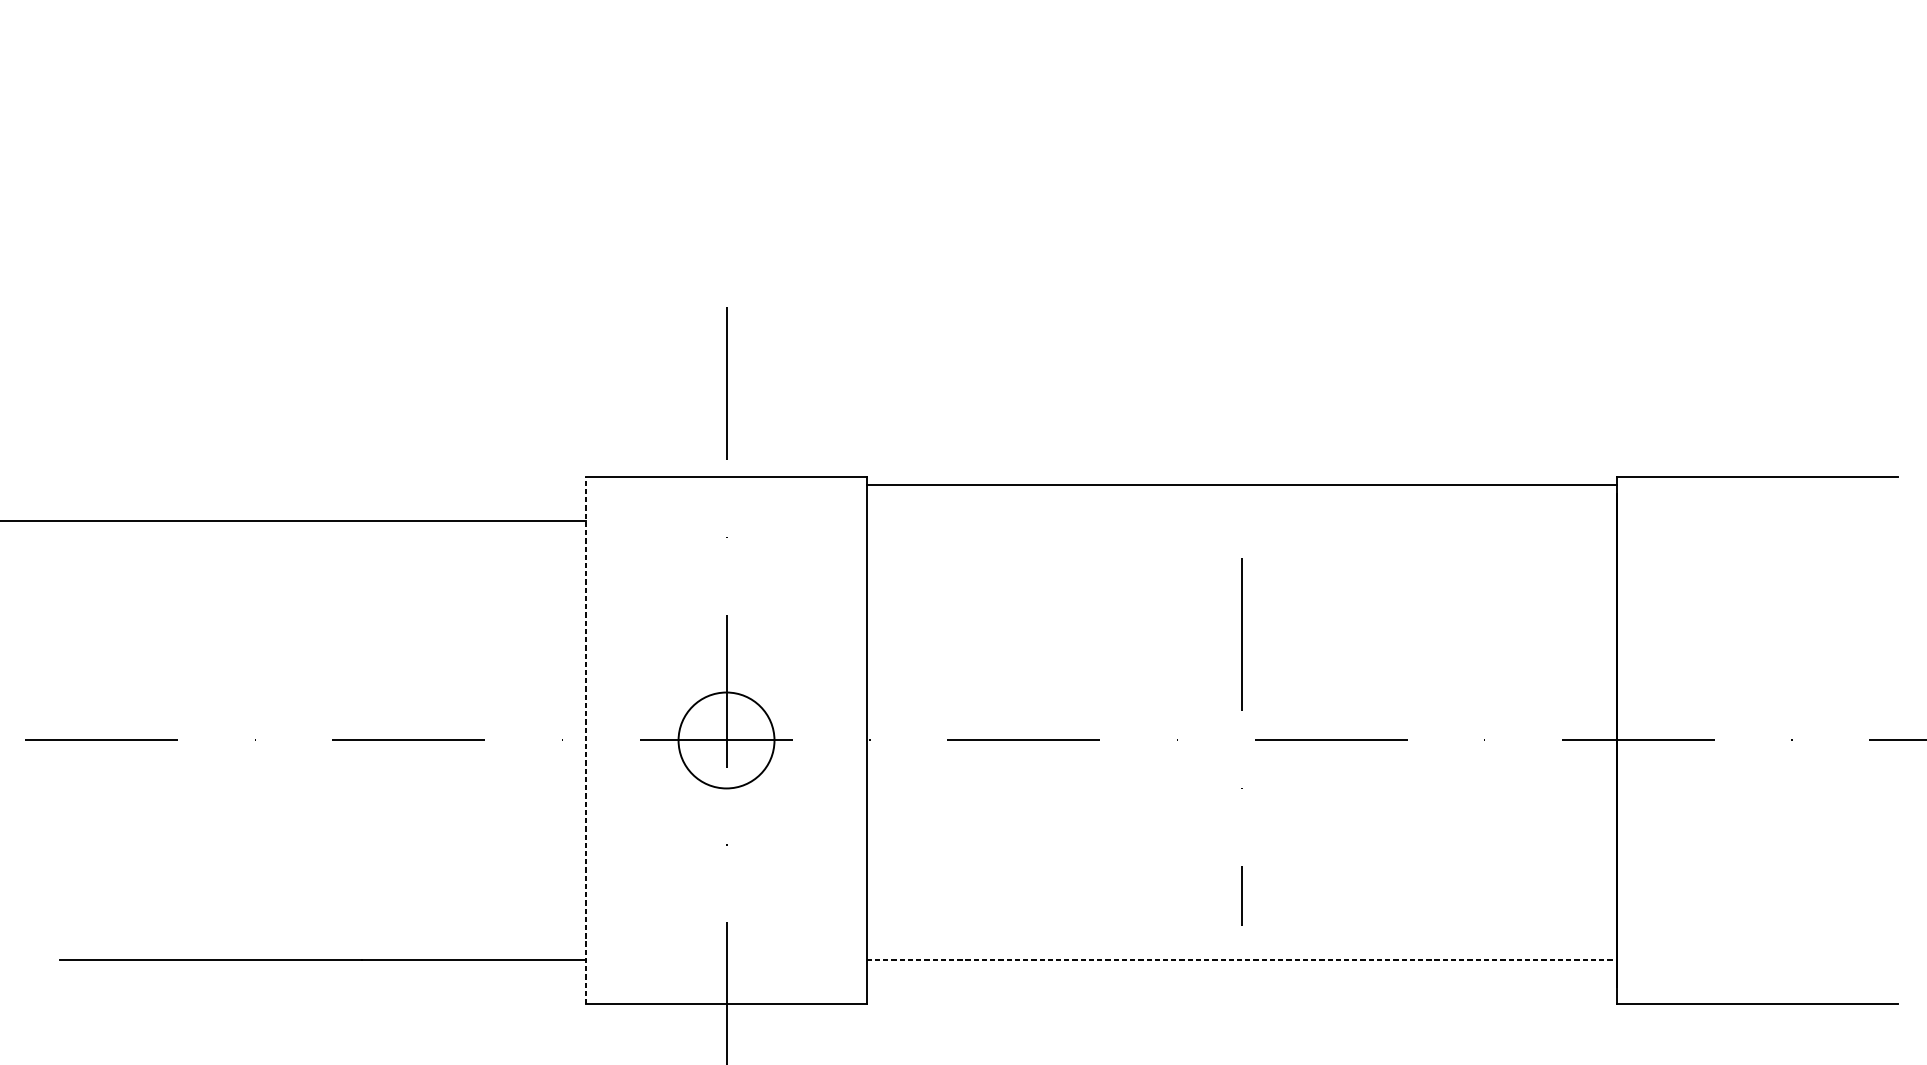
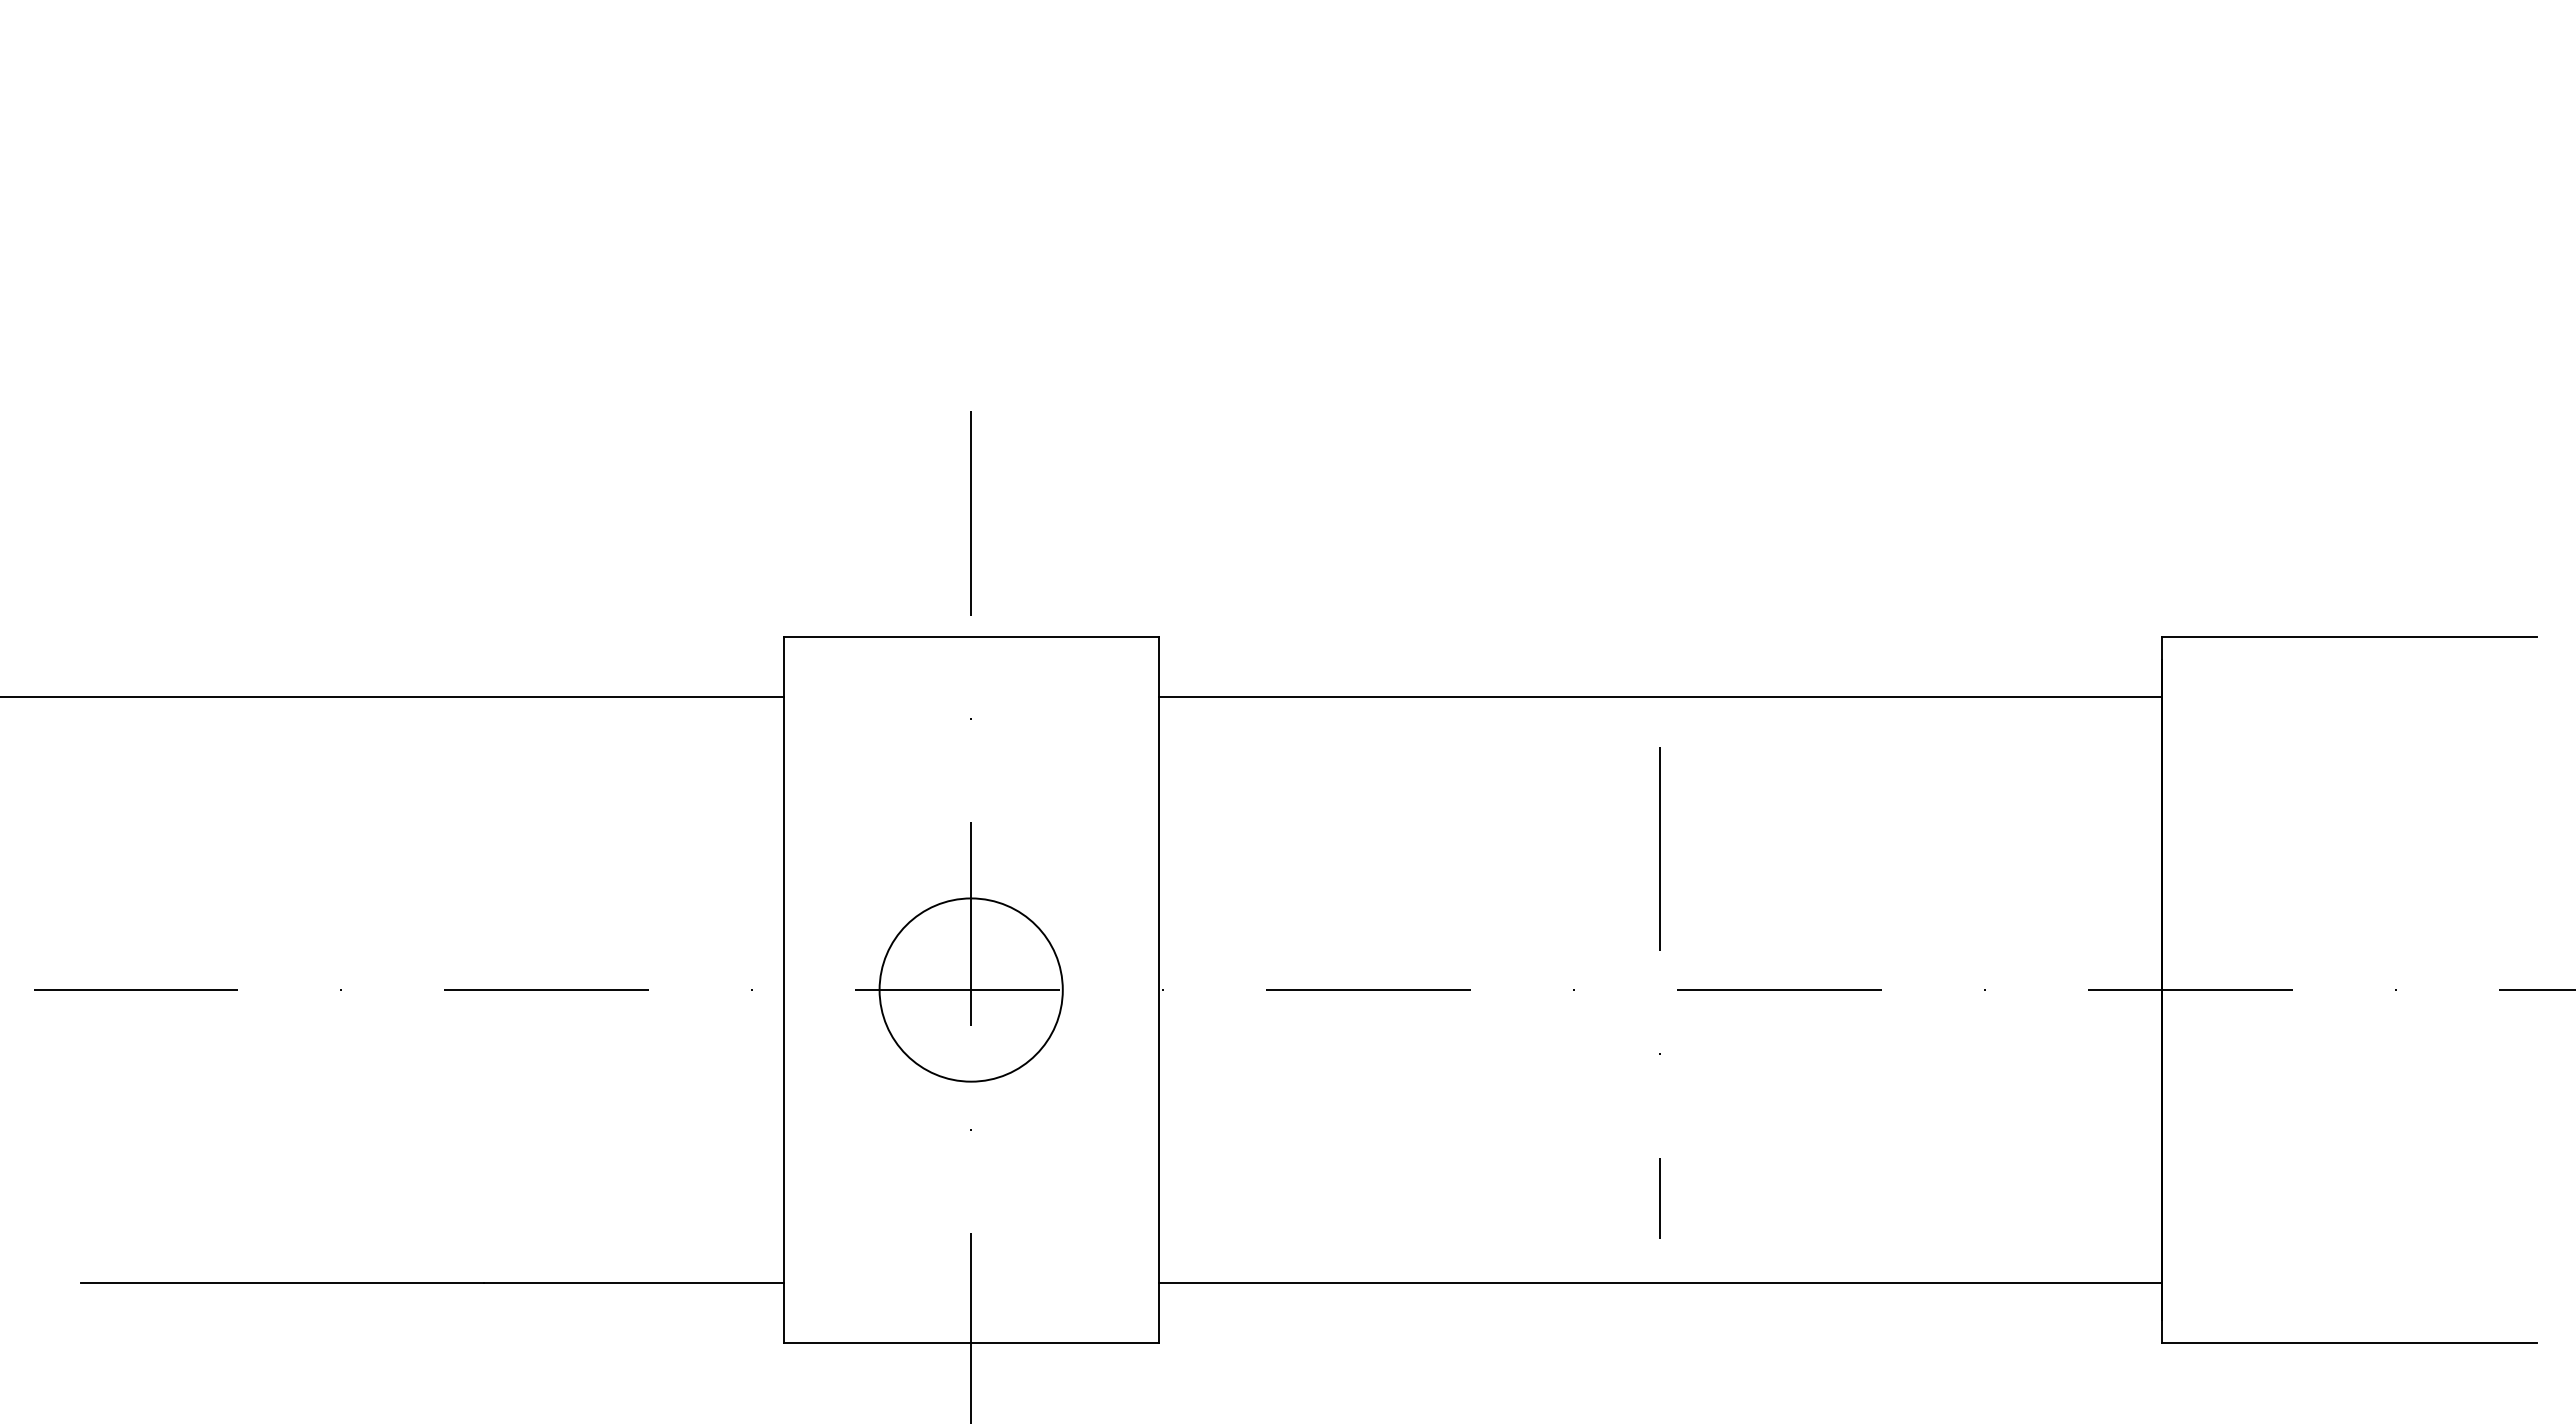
line: (1242, 484) -> (1660, 696), moved
line: (586, 740) -> (783, 990), dashed -> solid
circle: (726, 740) -> (970, 989), size x1.43
line: (1242, 959) -> (1660, 1283), dashed -> solid

